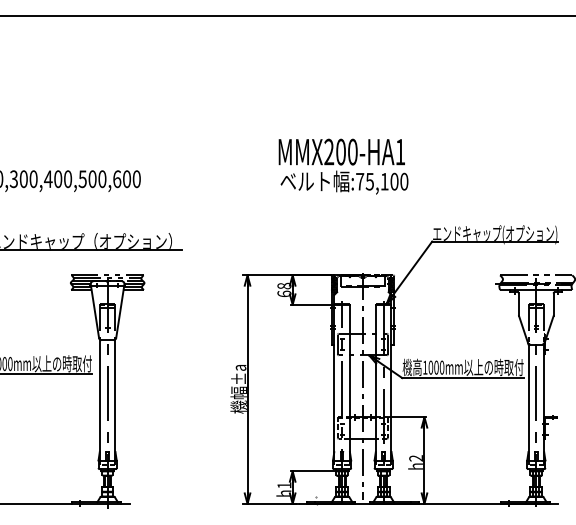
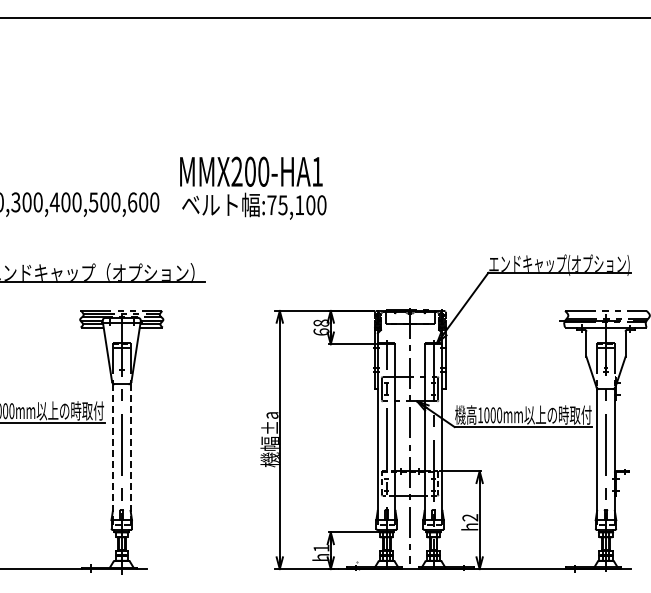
text: (343, 166) -> (253, 187), moved
line: (99, 400) -> (112, 452), solid -> dashed
line: (115, 400) -> (130, 452), solid -> dashed

